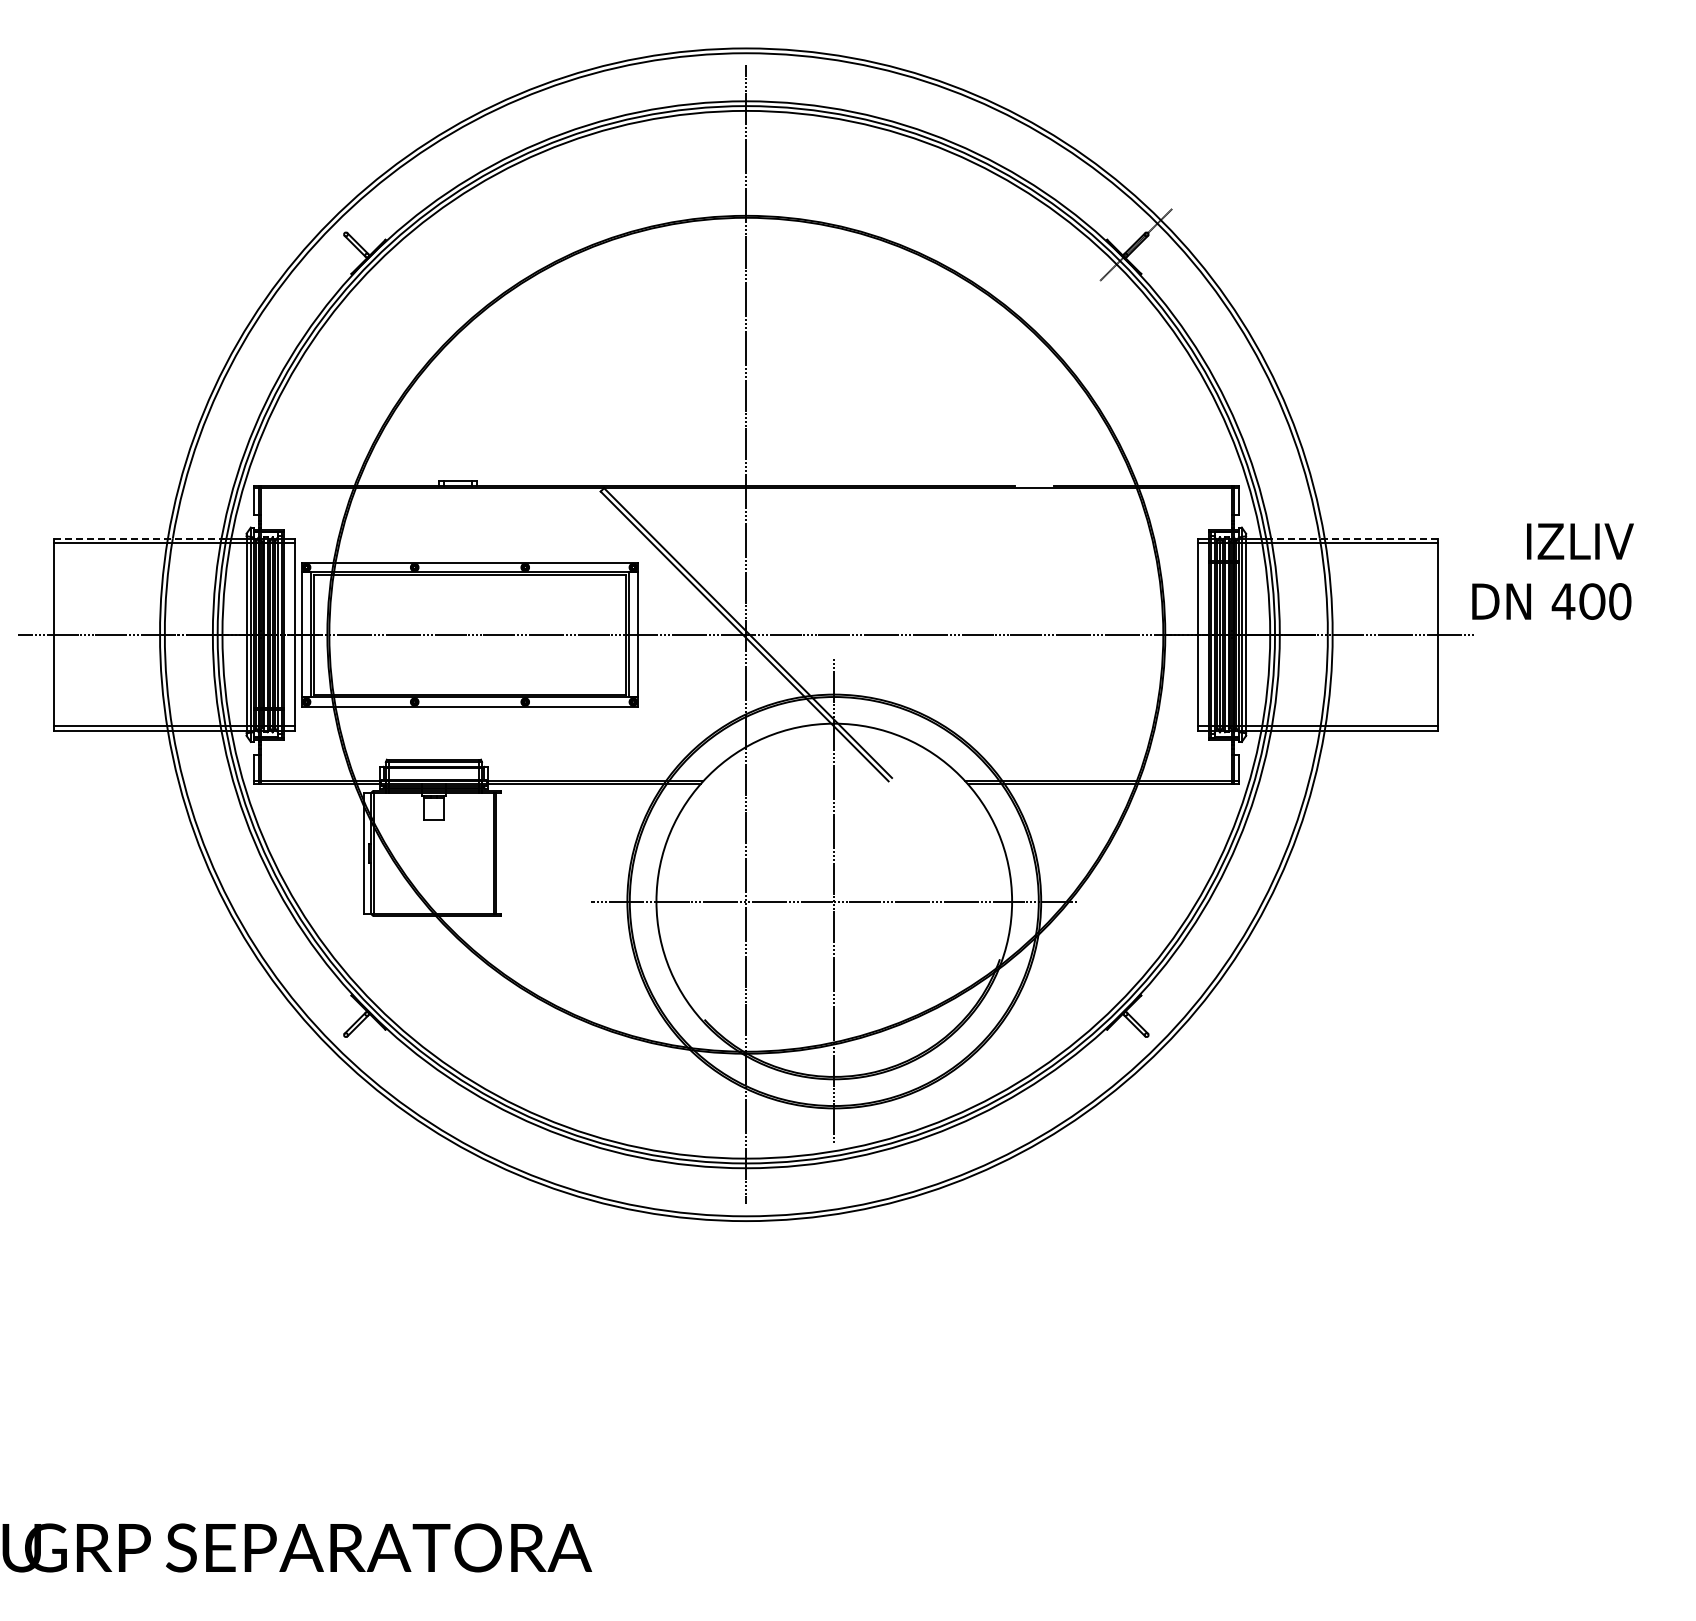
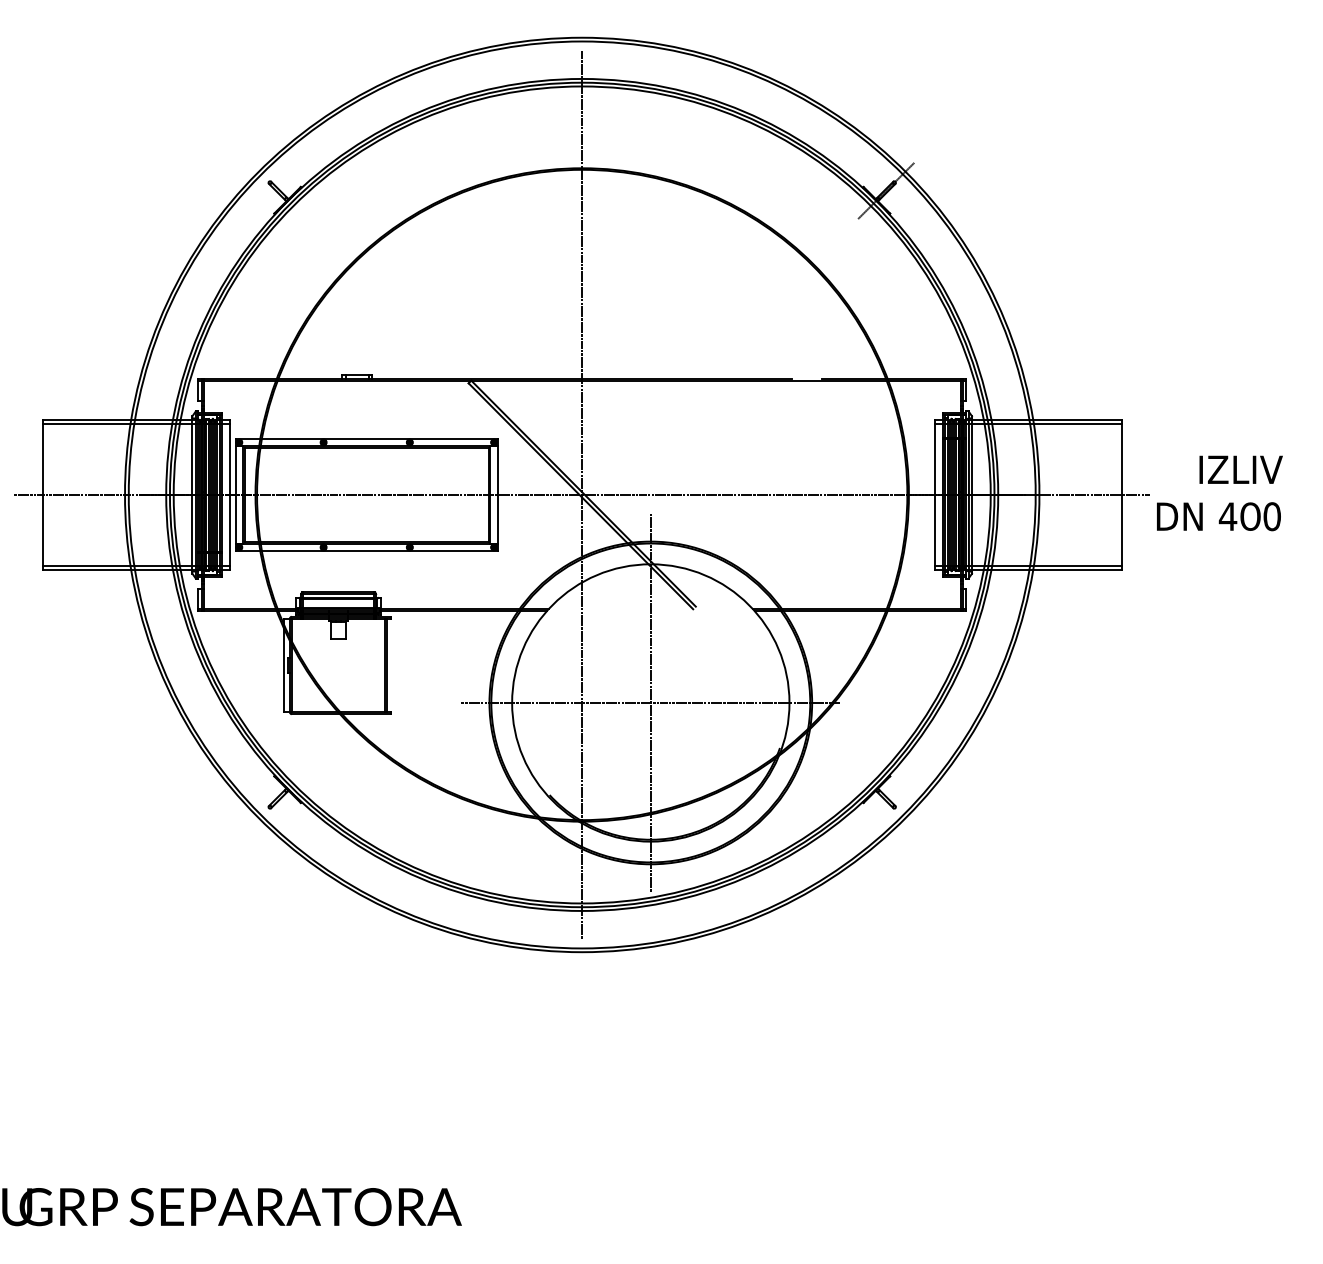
line: (137, 538) -> (107, 419), dashed -> solid
line: (1354, 538) -> (1056, 419), dashed -> solid
text: (1552, 571) -> (1219, 493), moved

